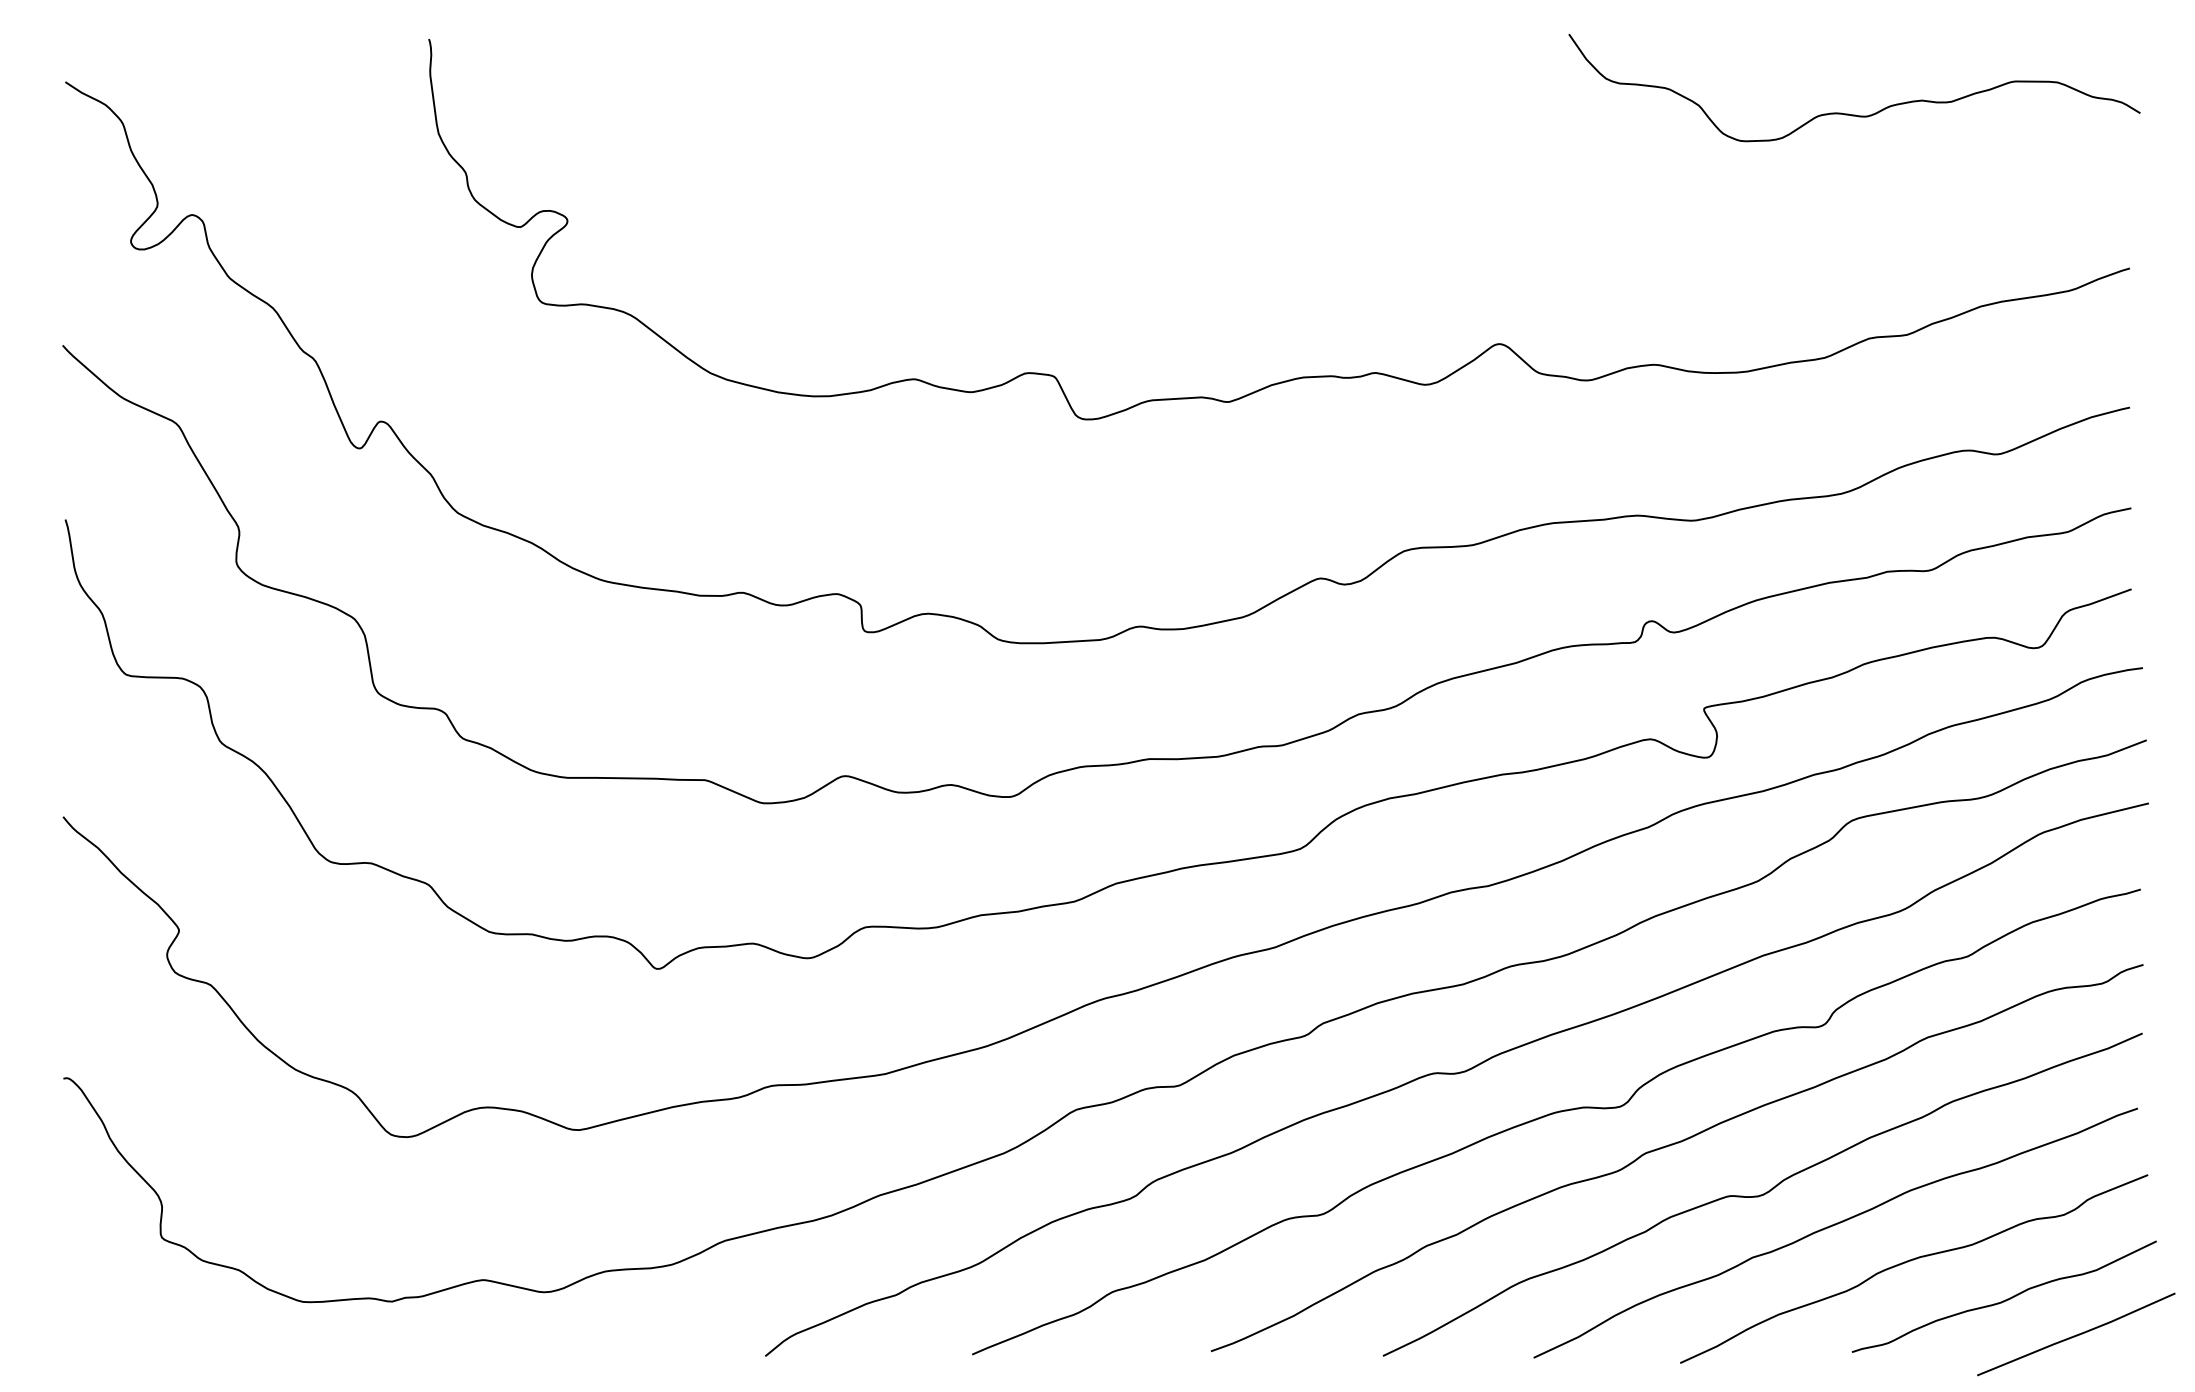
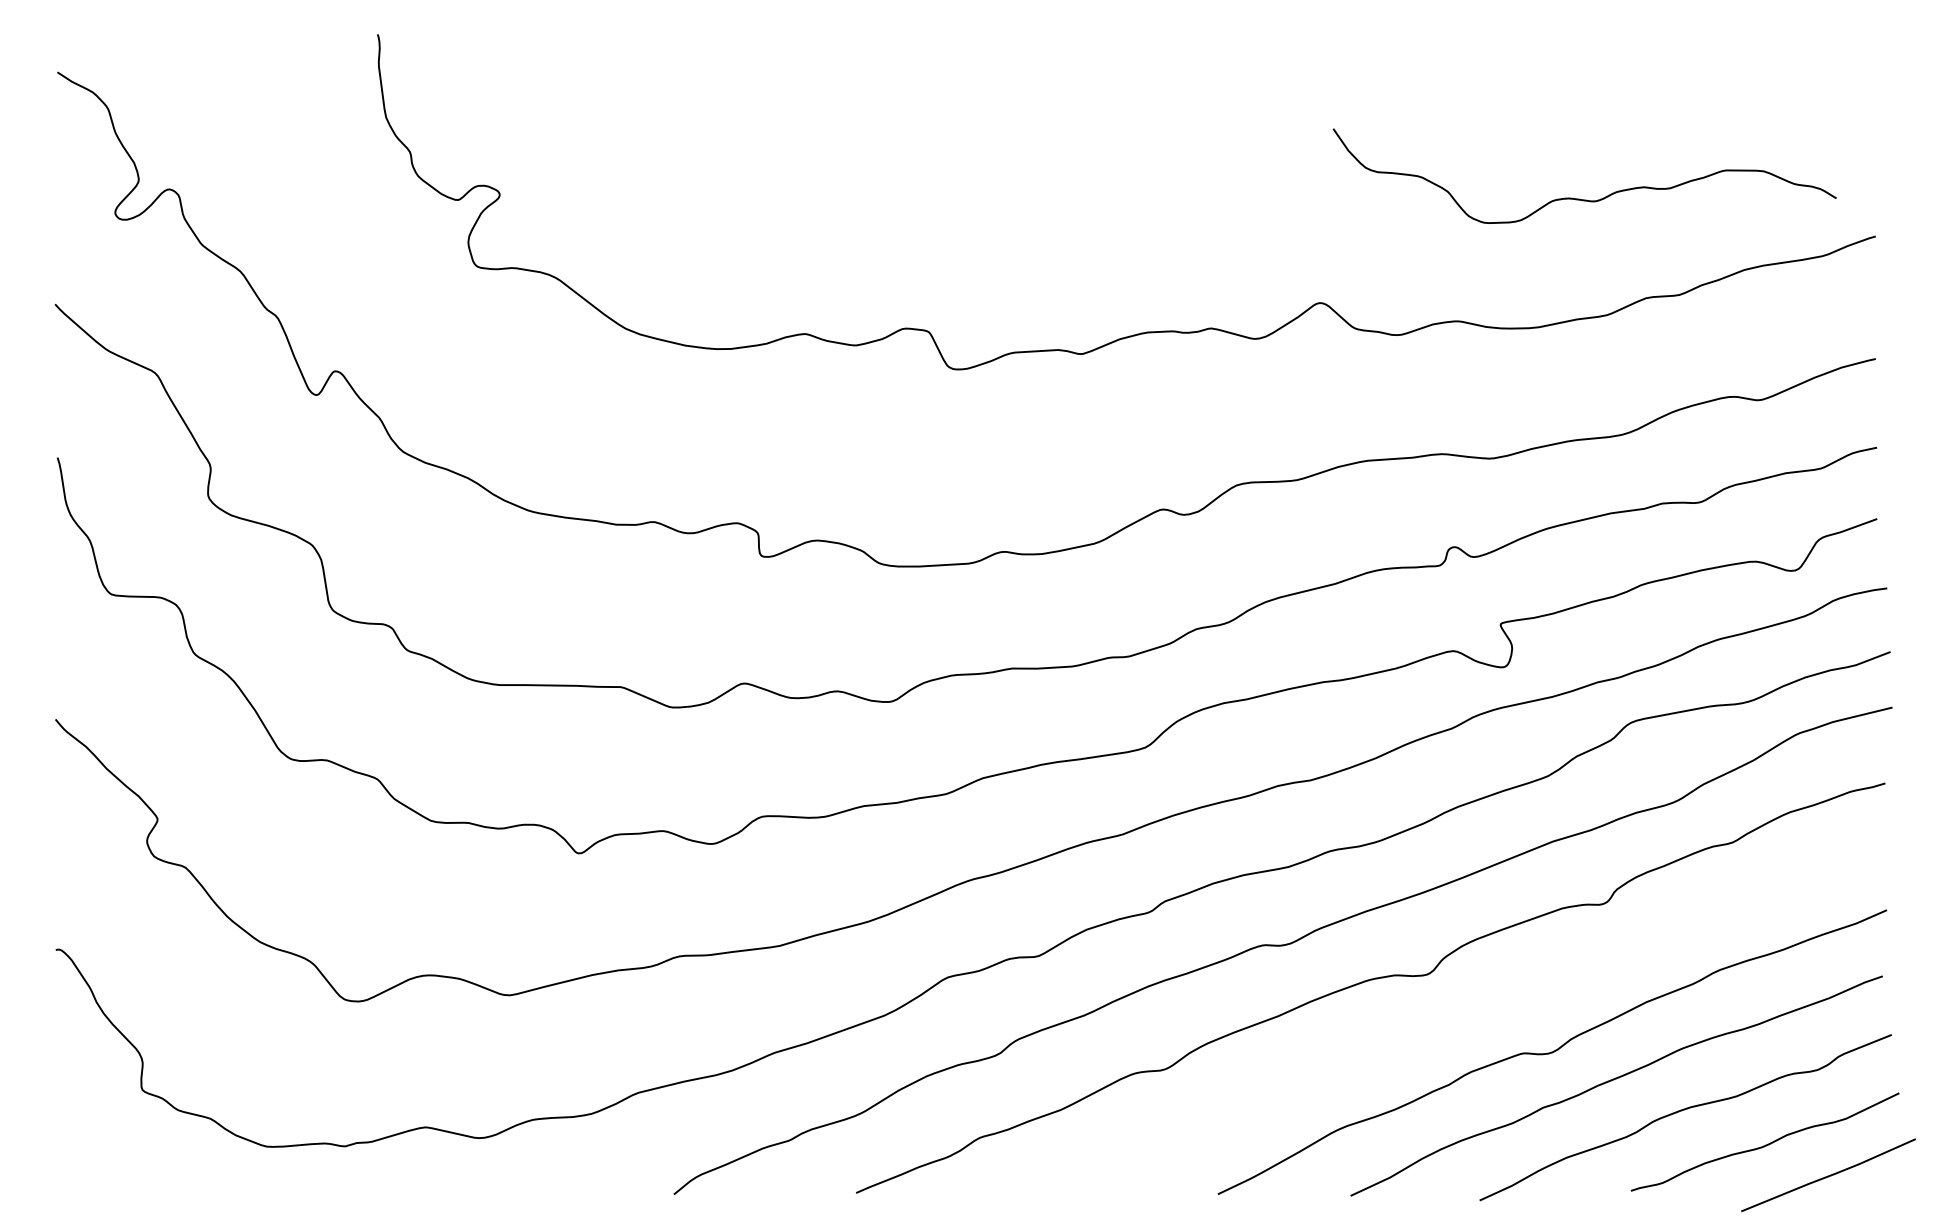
curve: (1848, 113) -> (1579, 198), moved
curve: (1672, 1145) -> (1472, 1008), removed

